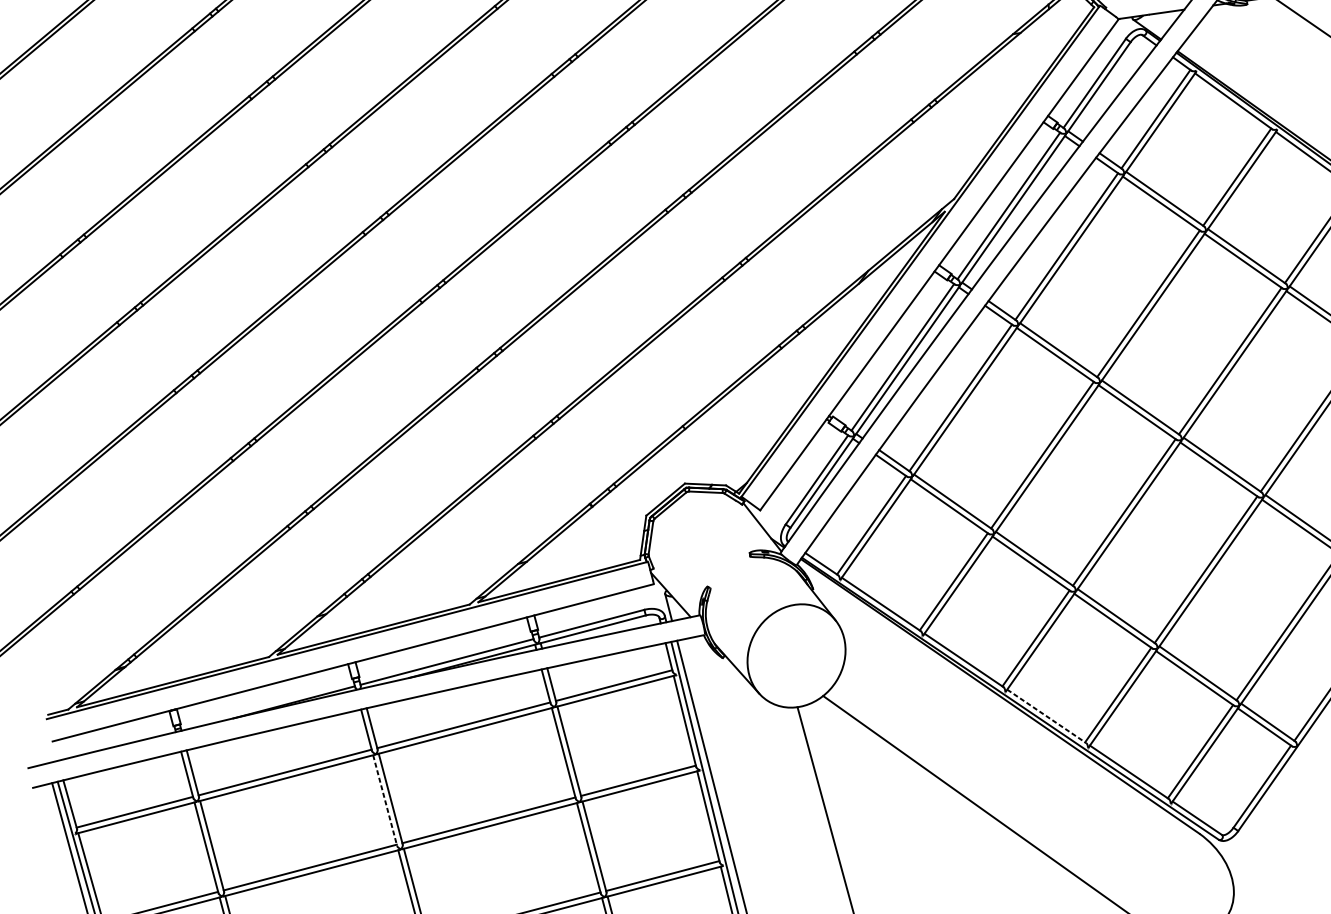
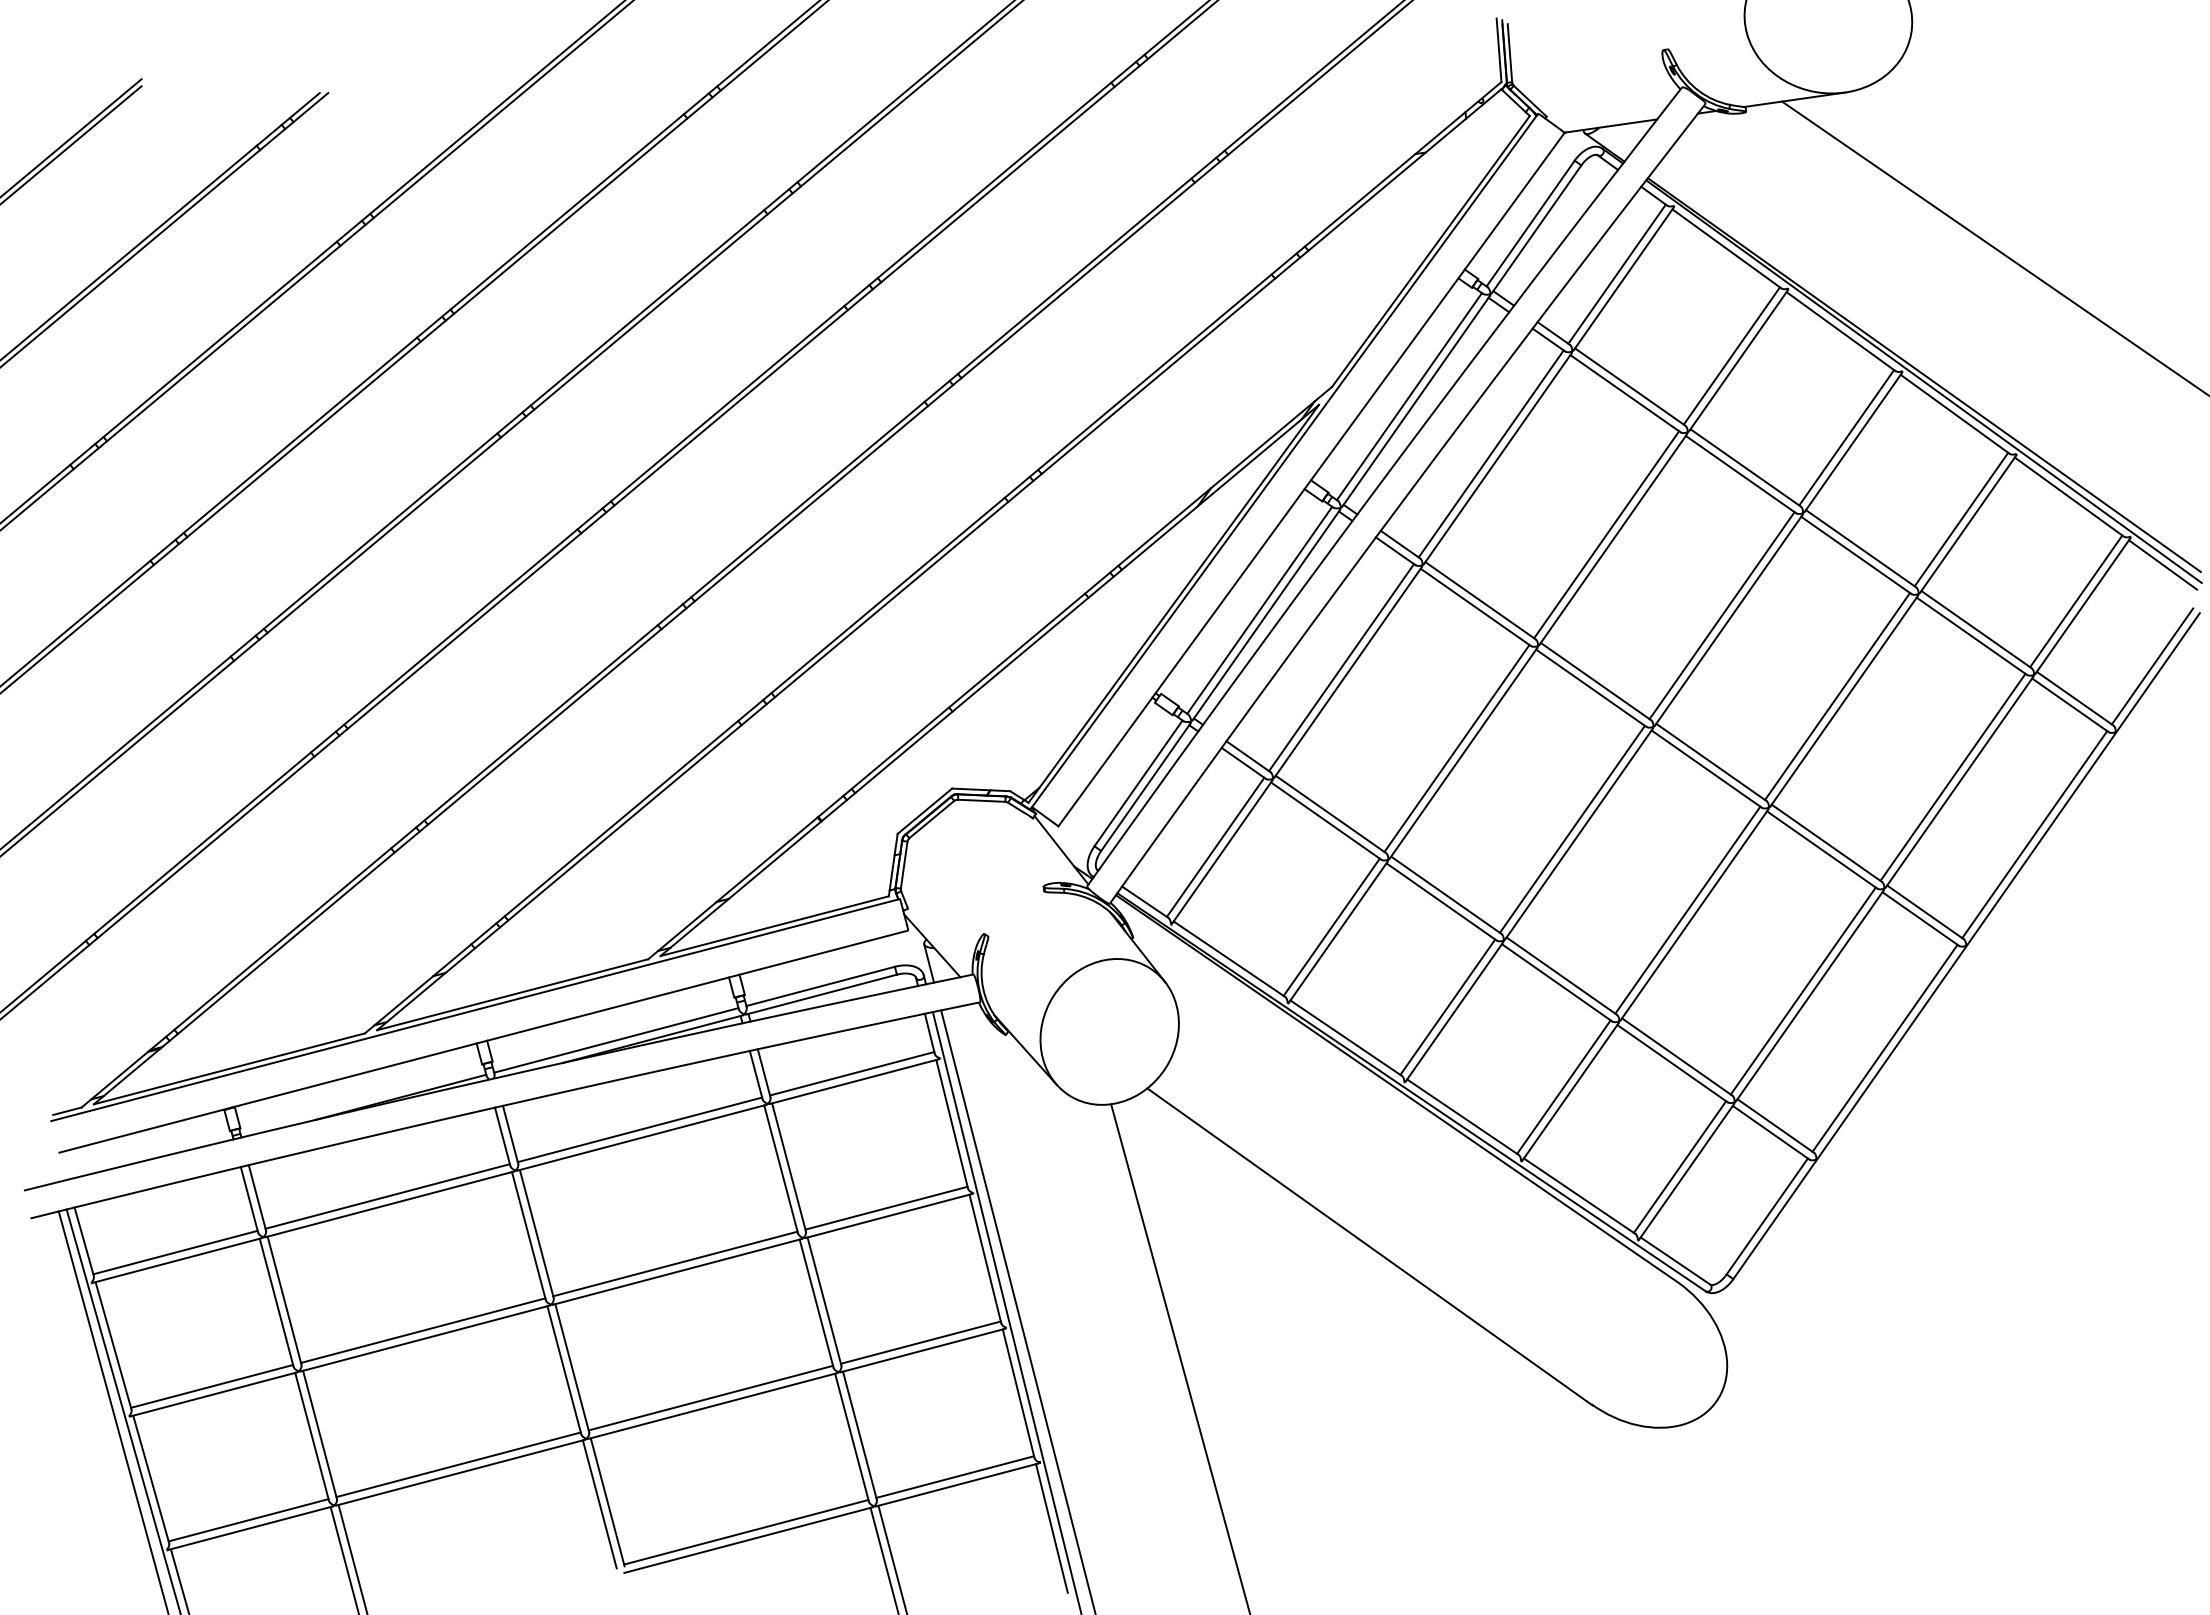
line: (1047, 716) -> (1463, 1117), dashed -> solid
line: (385, 800) -> (529, 1236), dashed -> solid

